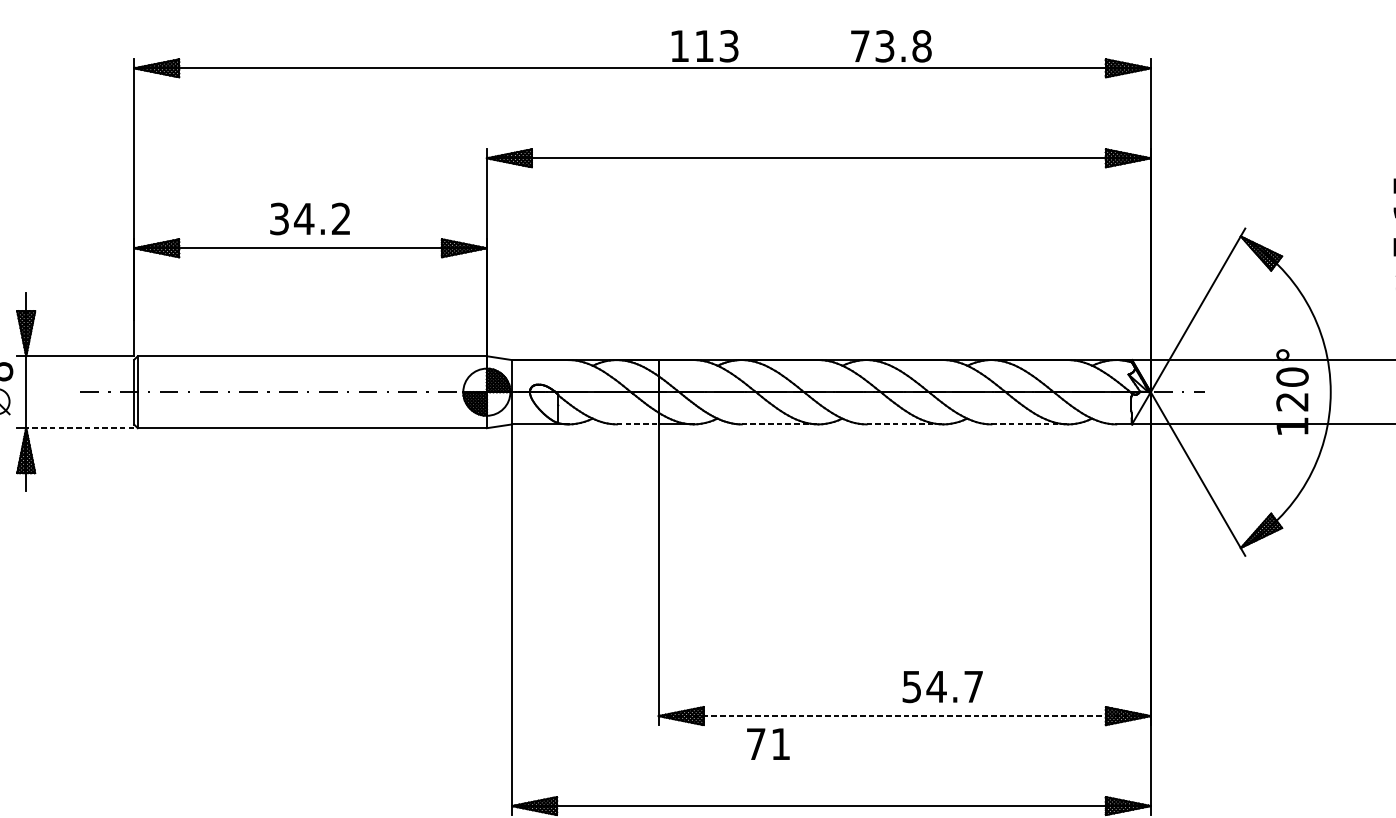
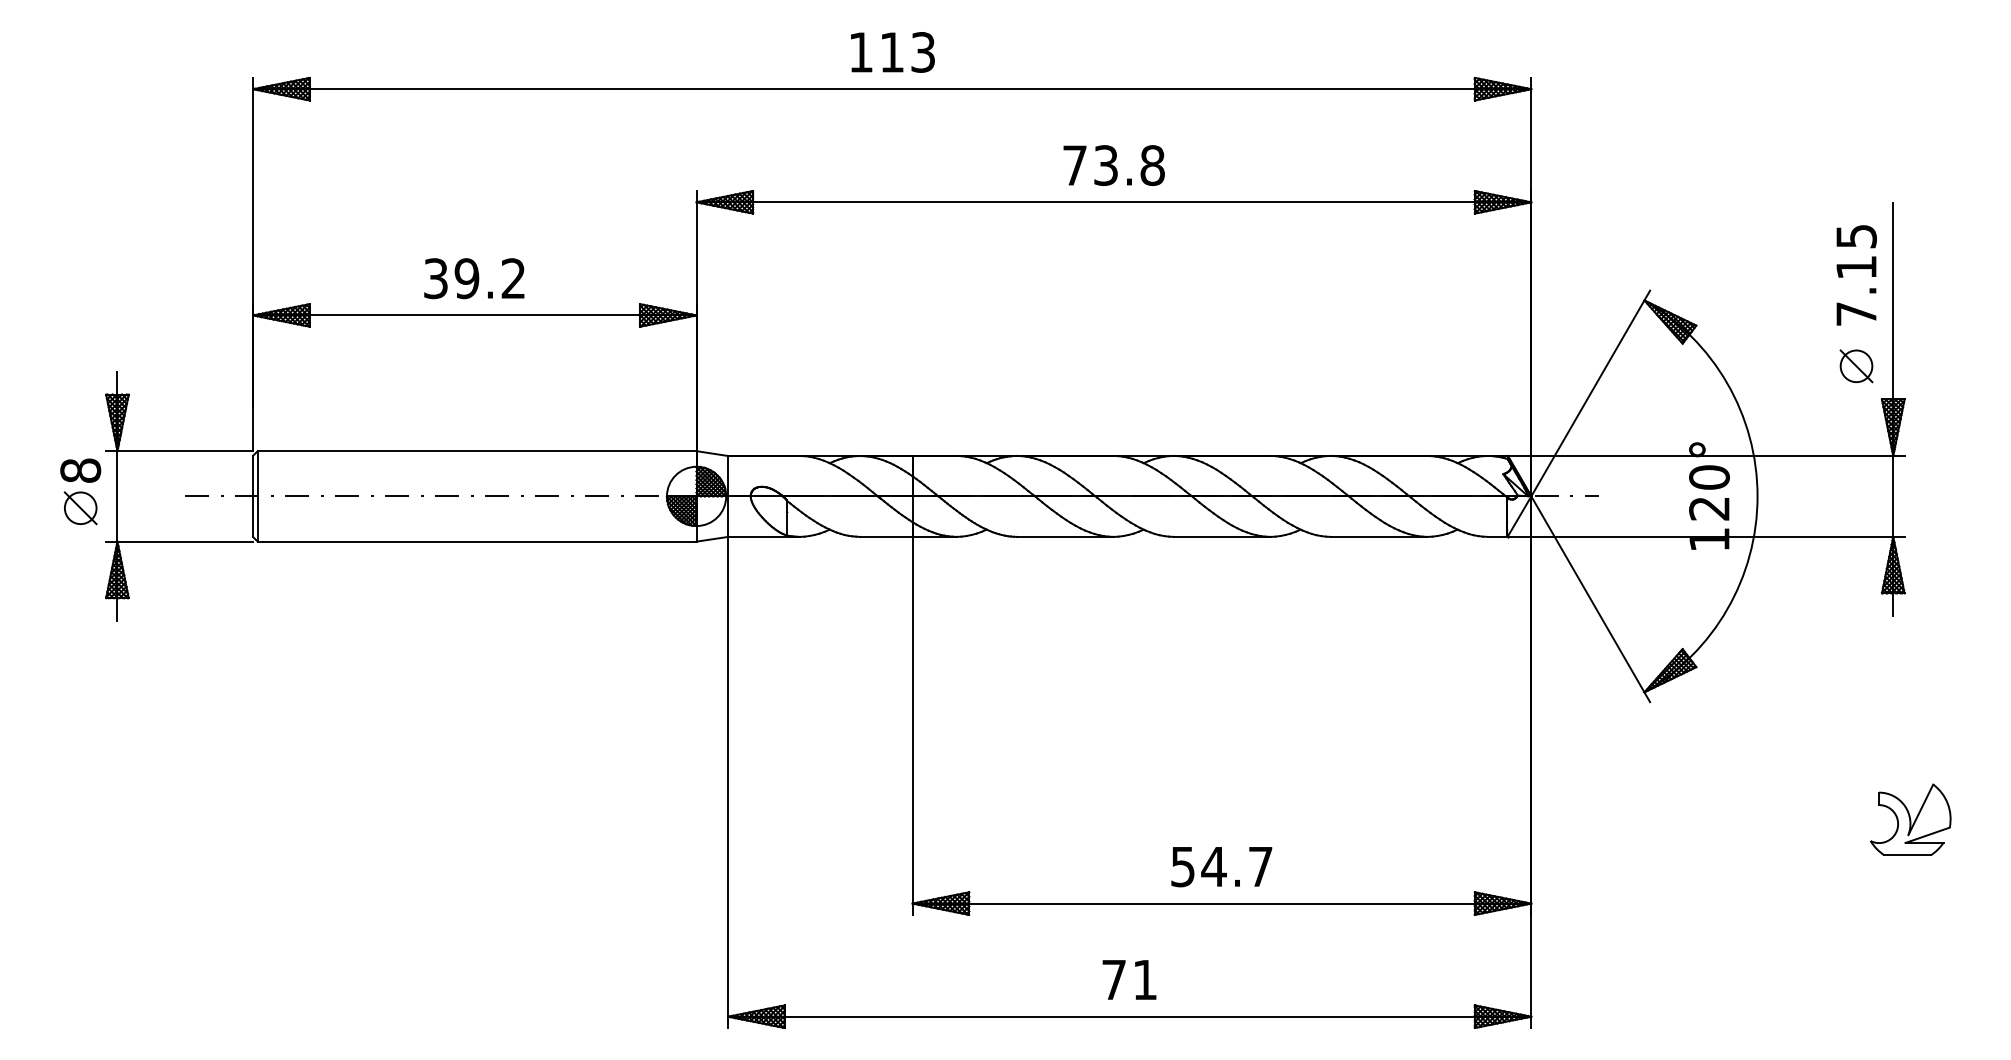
text: (704, 46) -> (892, 52), moved
text: (890, 46) -> (1113, 165), moved
text: (303, 218) -> (466, 278), 34.2 -> 39.2
line: (637, 424) -> (886, 536), dashed -> solid
line: (780, 424) -> (1065, 536), dashed -> solid
line: (905, 424) -> (1222, 536), dashed -> solid
line: (1030, 424) -> (1379, 536), dashed -> solid
line: (80, 428) -> (185, 541), dashed -> solid
text: (942, 687) -> (1221, 867), moved
line: (905, 716) -> (1222, 903), dashed -> solid
text: (768, 743) -> (1129, 979), moved

